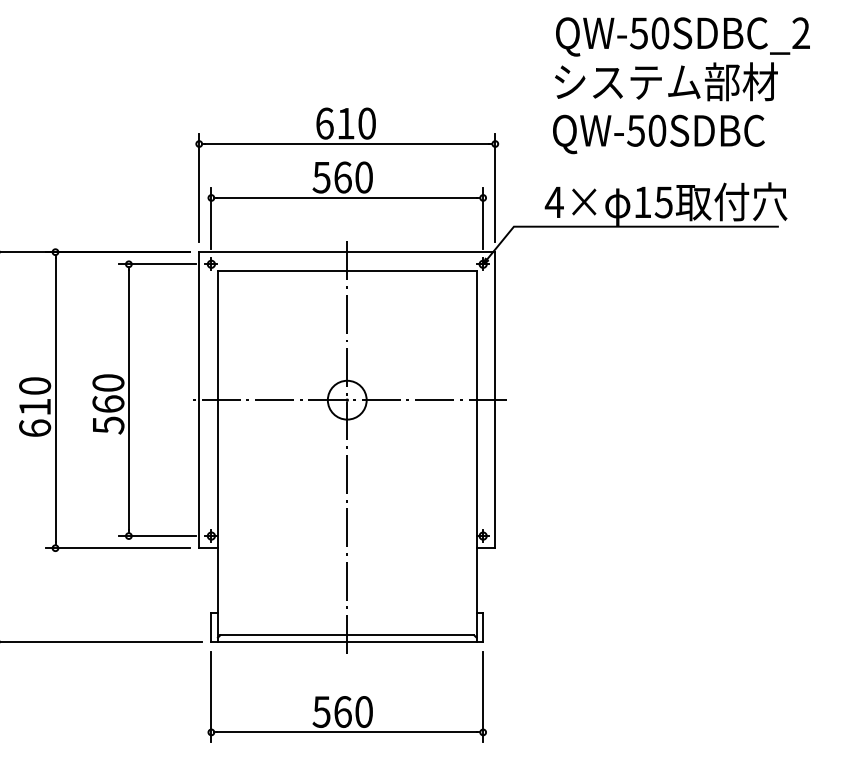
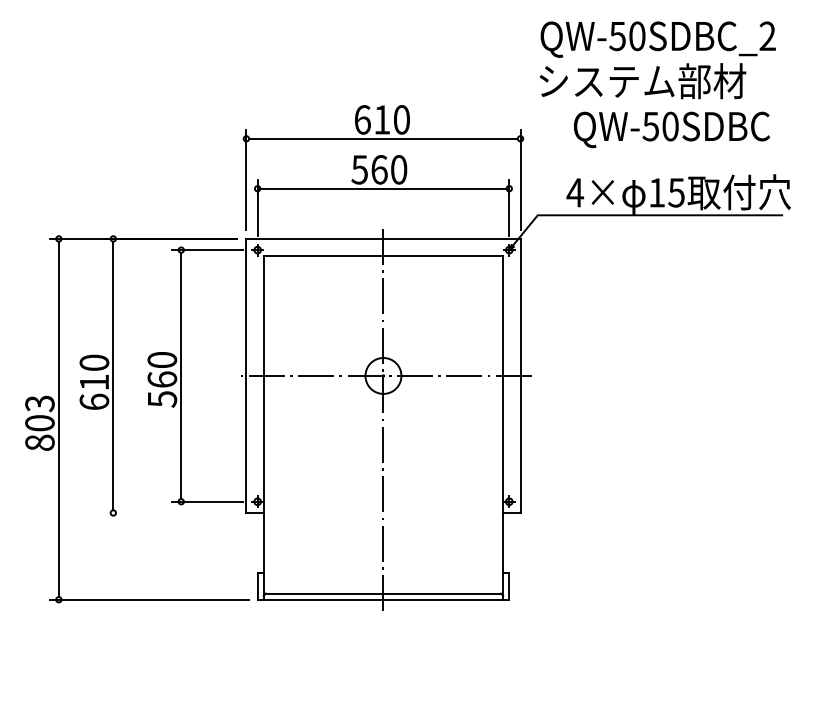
text: (682, 59) -> (657, 60), moved
line: (117, 548) -> (170, 513), removed
part: (347, 696) -> (383, 650), removed

